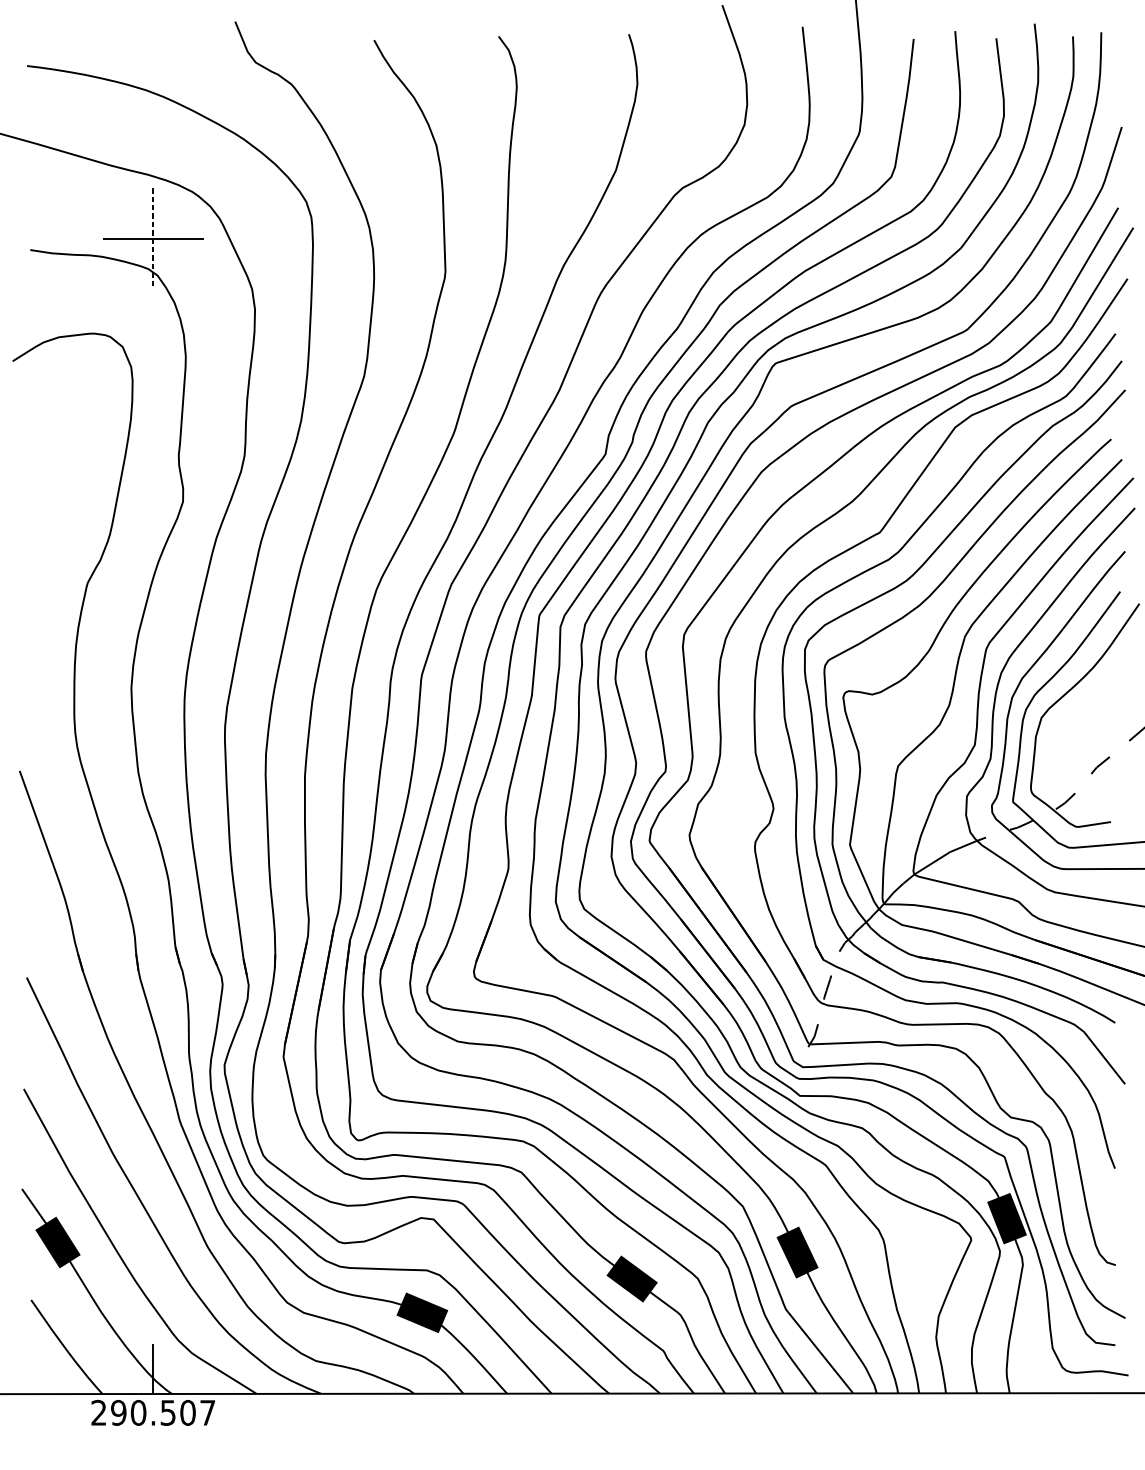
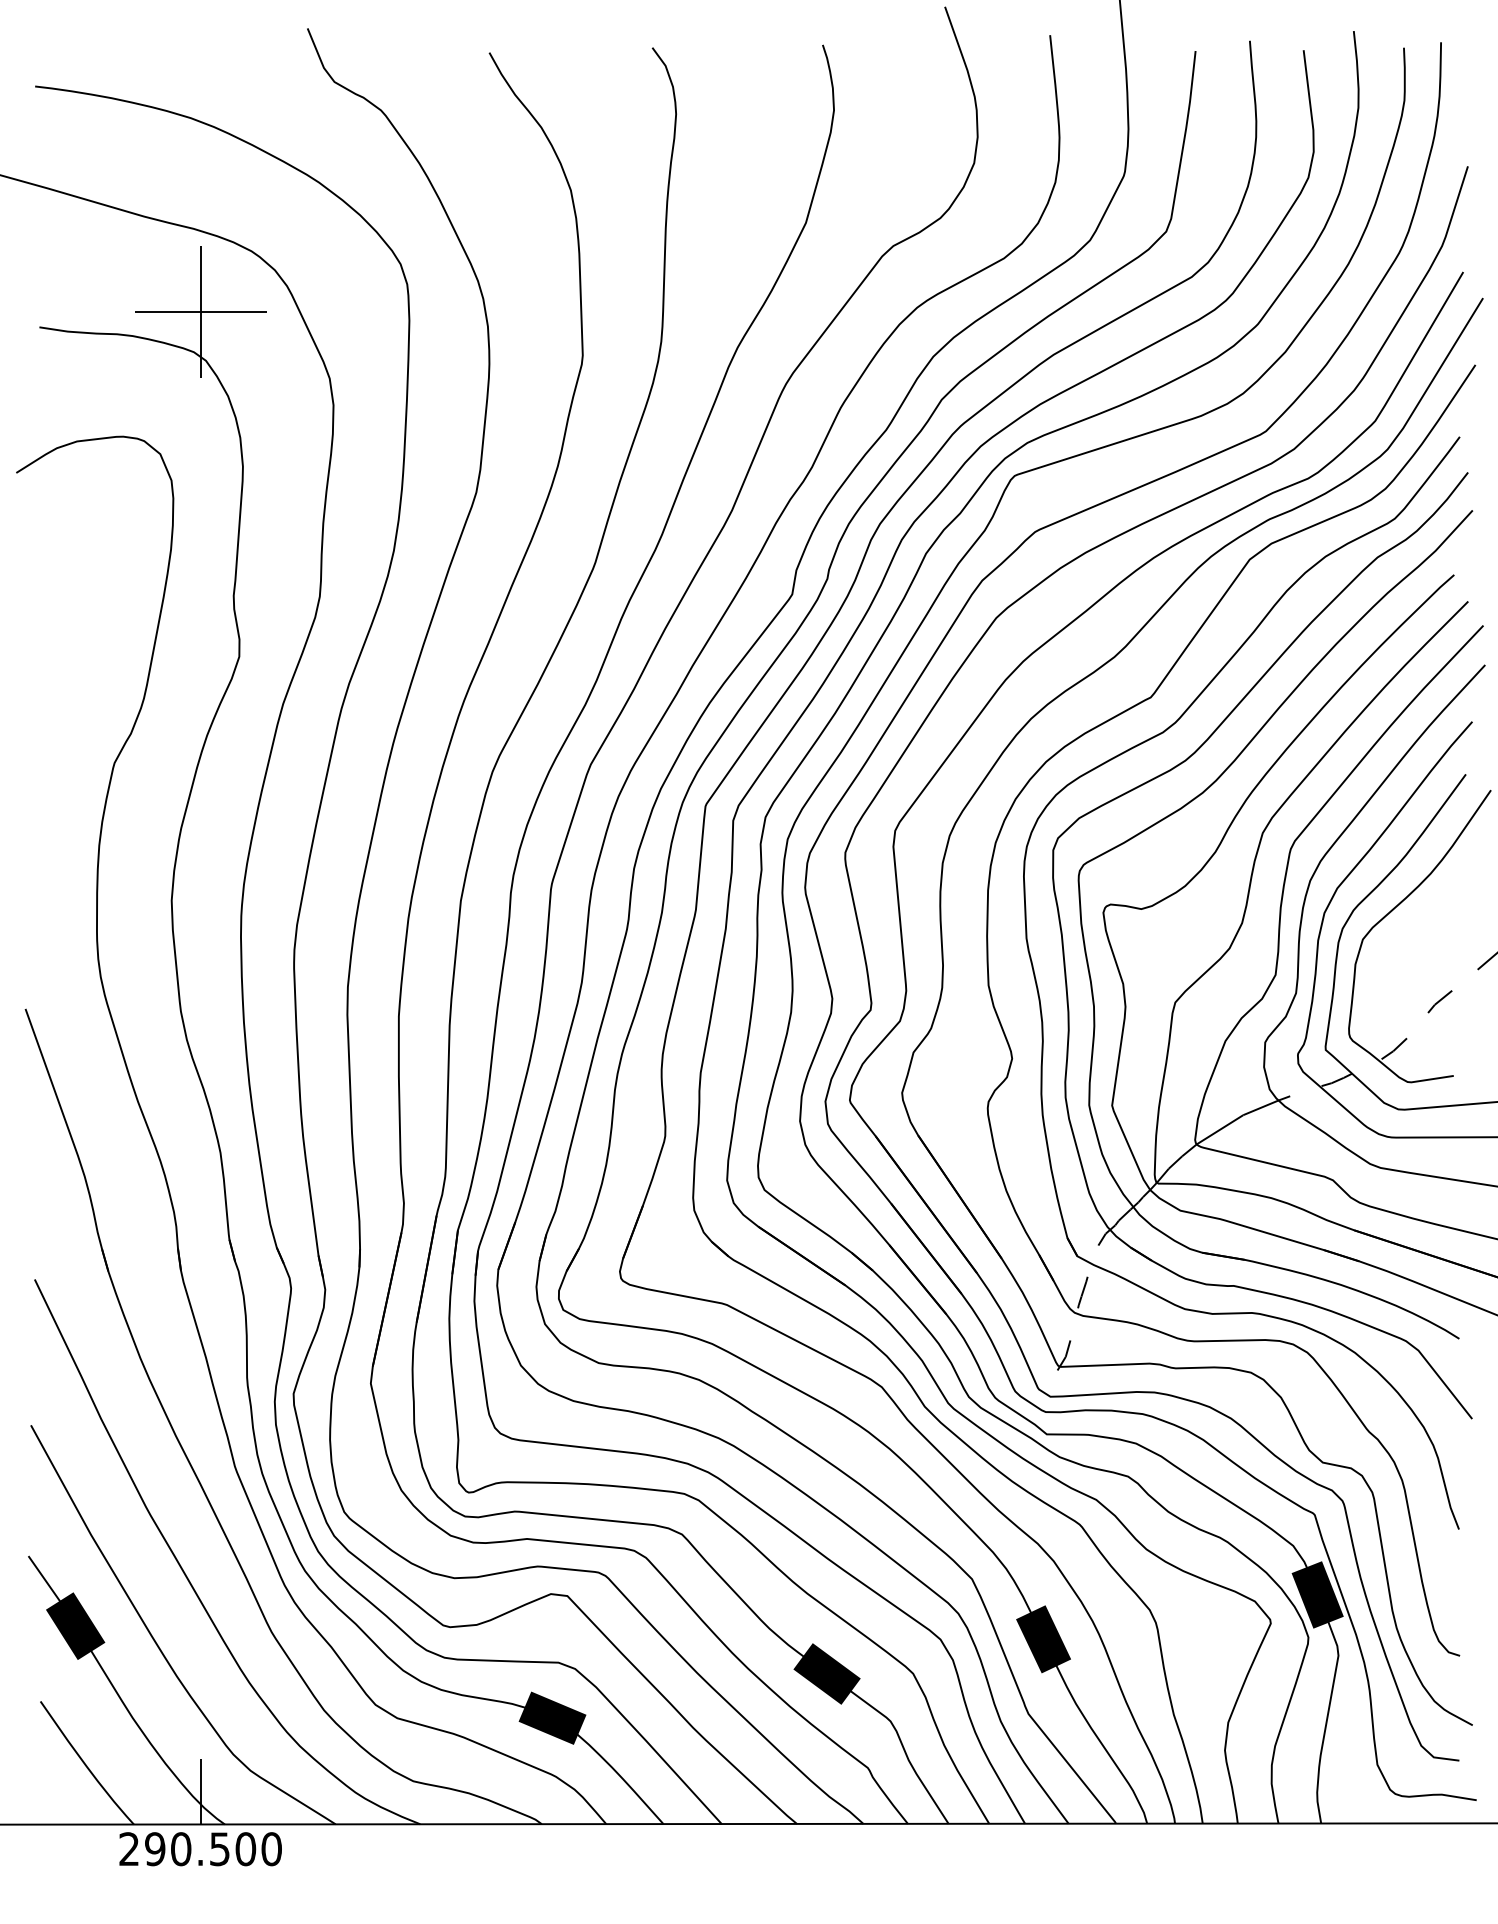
line: (153, 238) -> (200, 312), dashed -> solid
text: (207, 1413) -> (271, 1849), 290.507 -> 290.500

